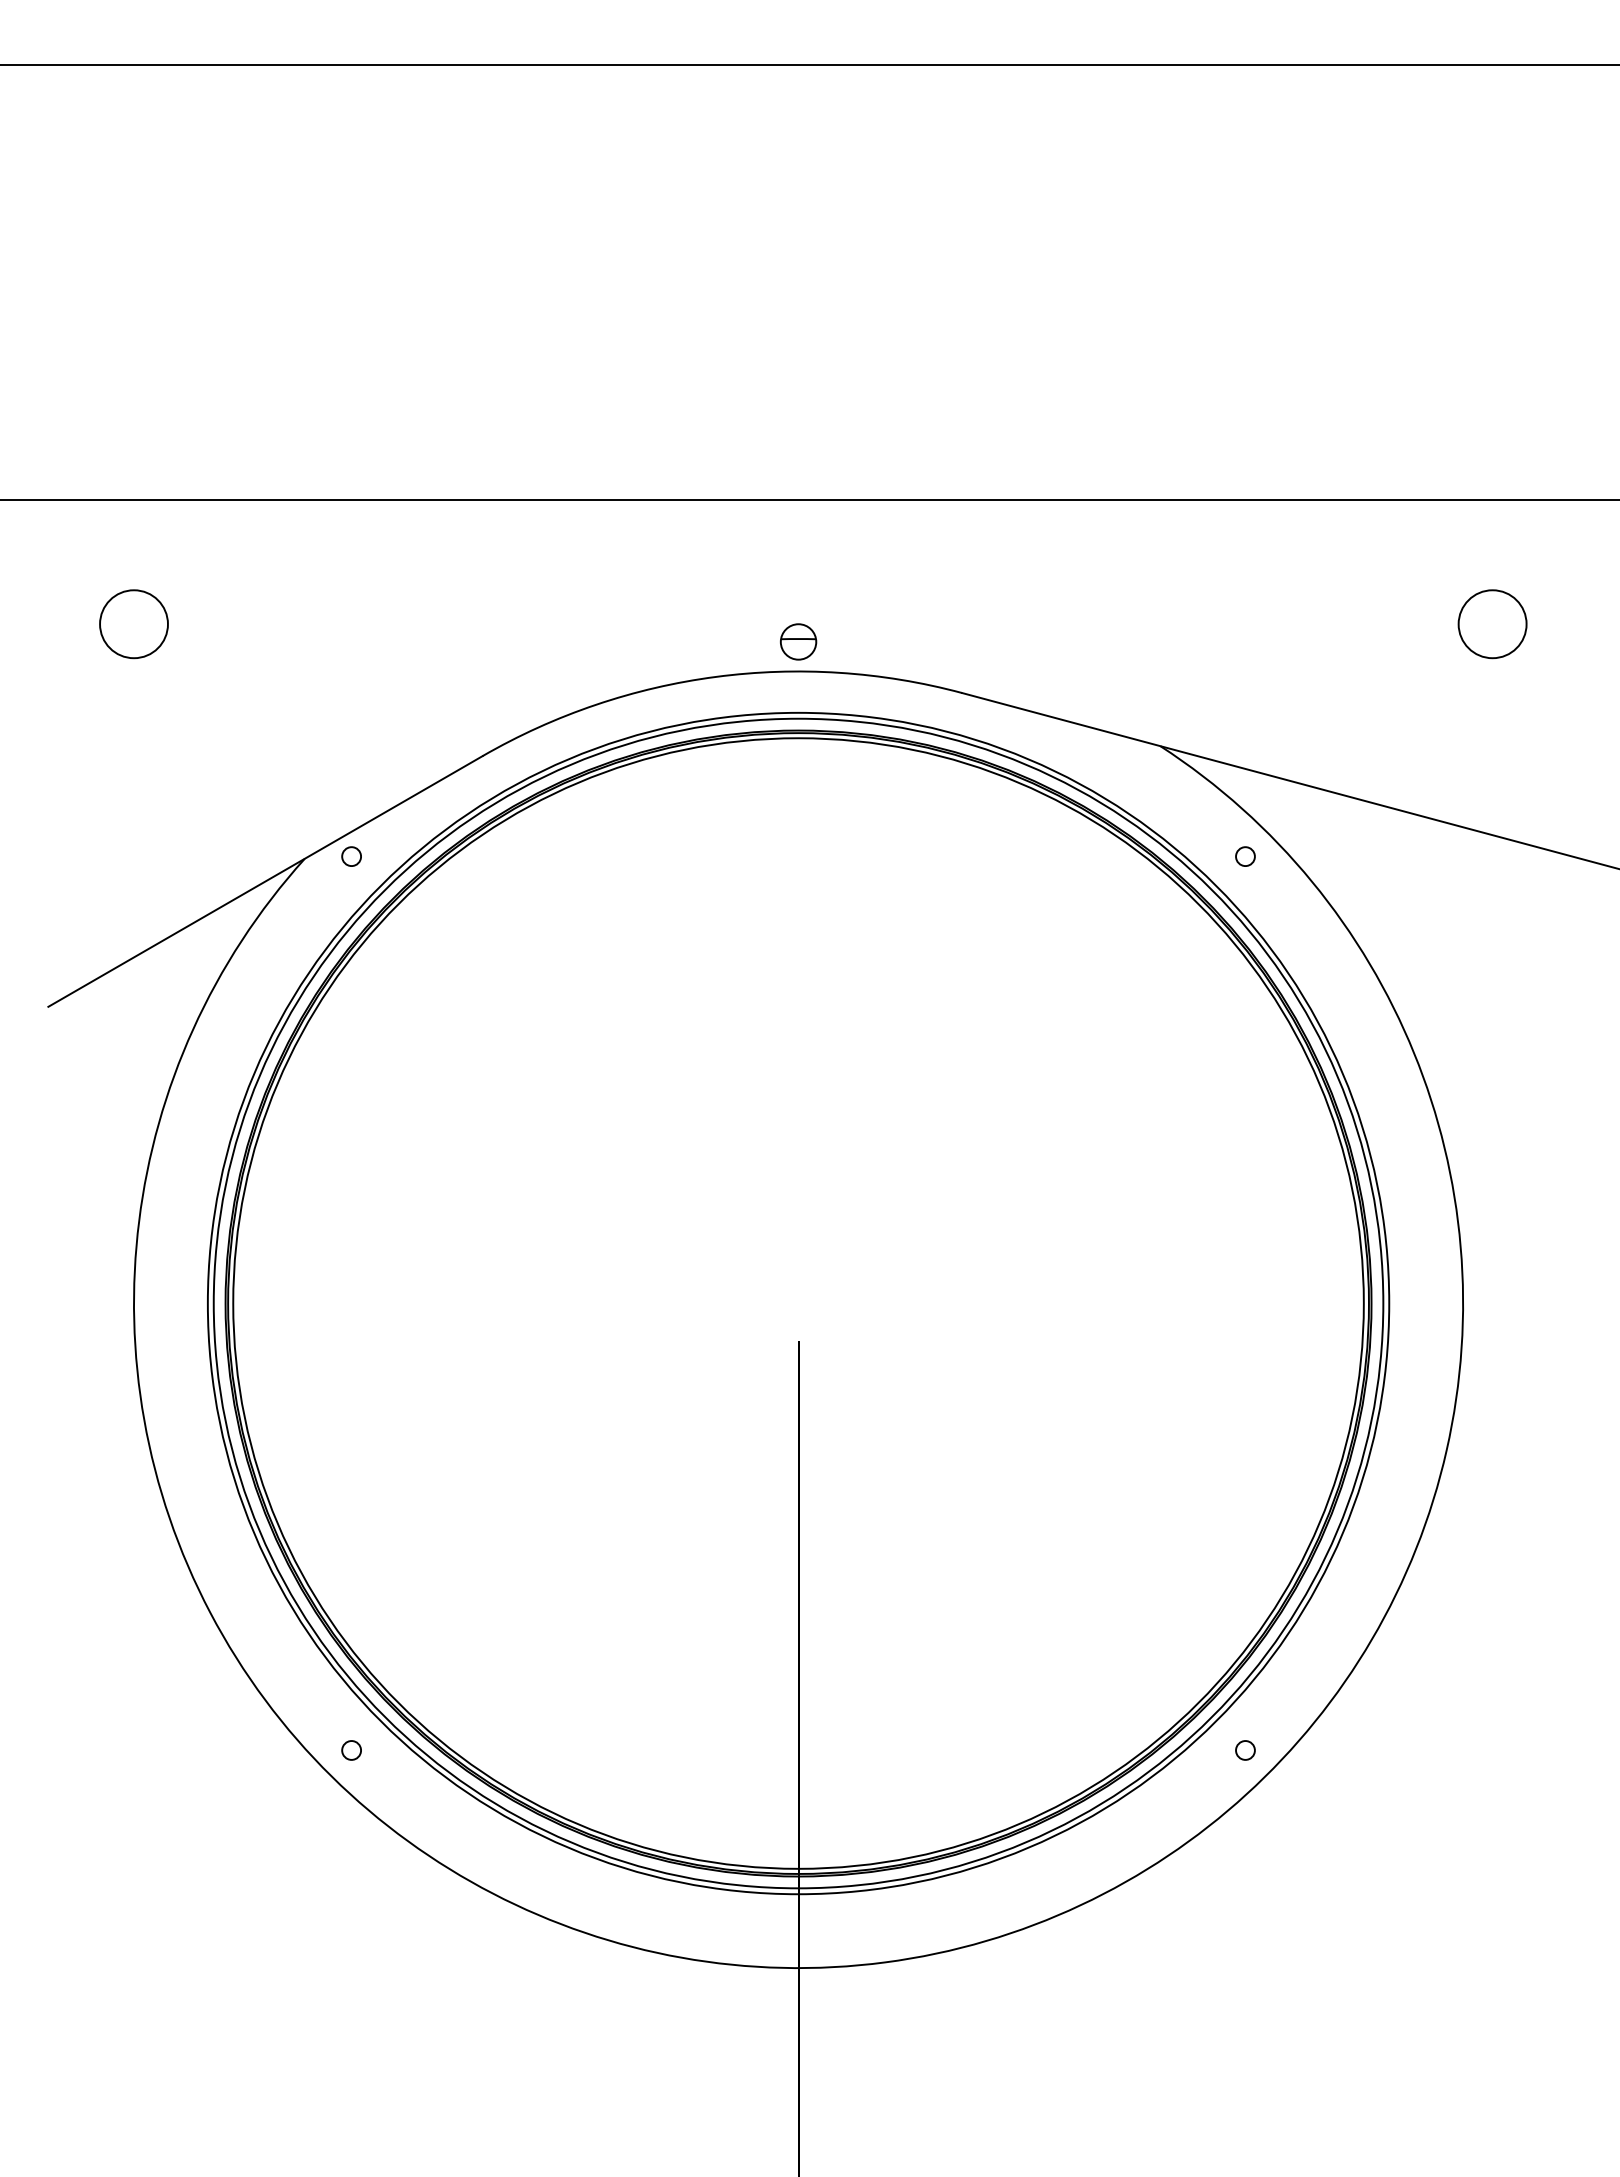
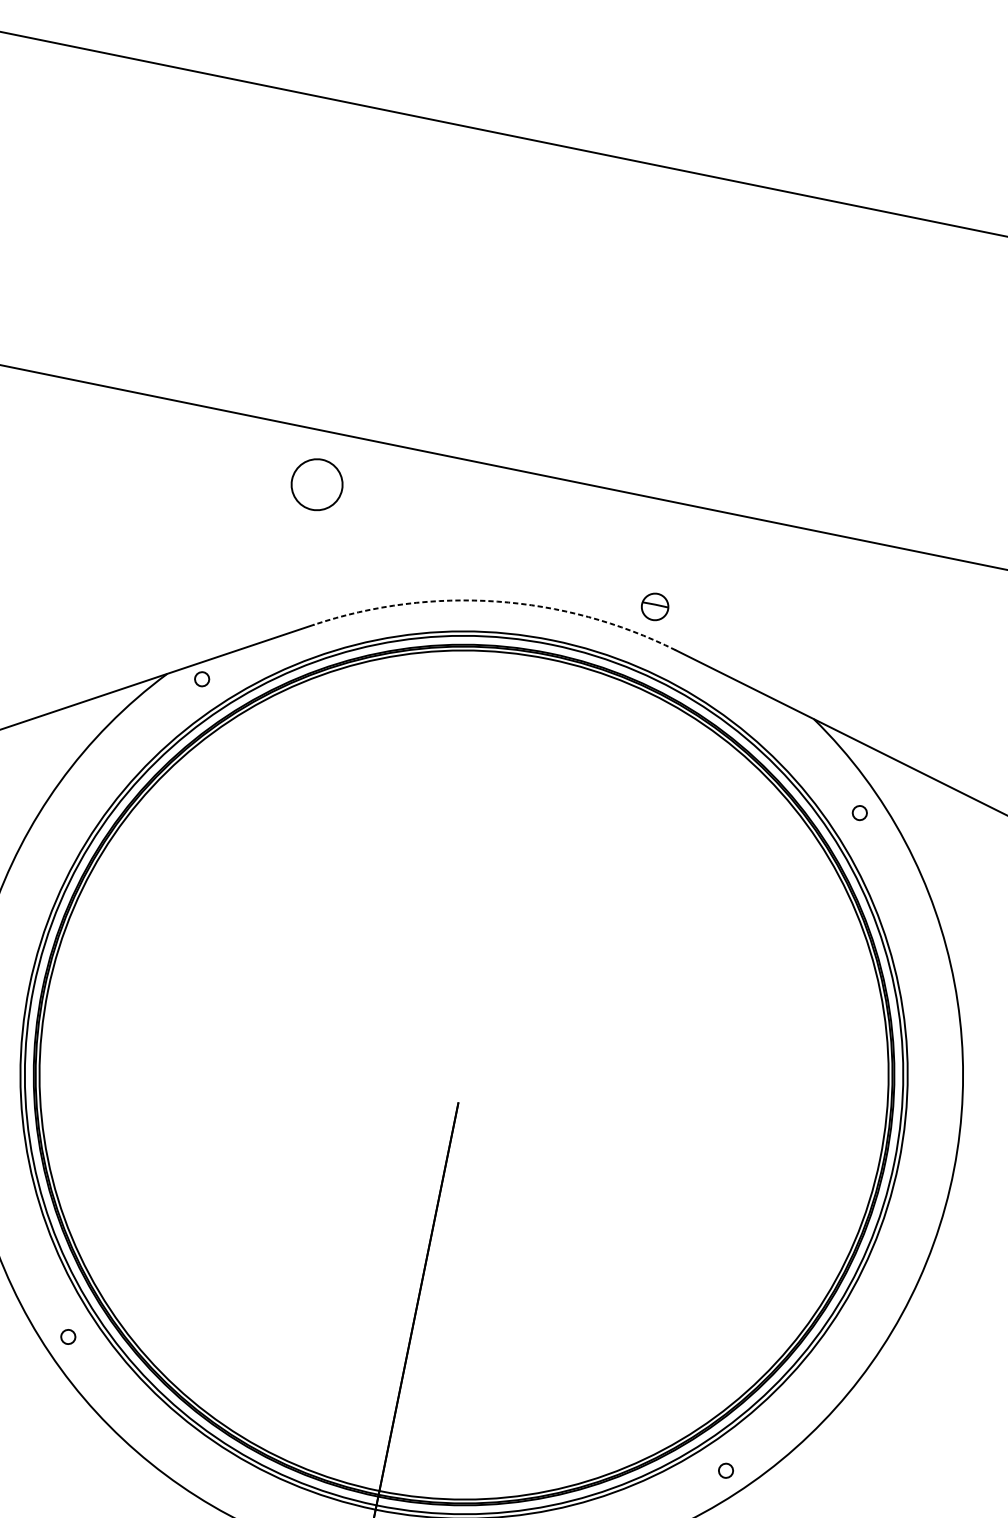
circle: (133, 624) -> (316, 484), moved
part: (798, 641) -> (655, 606), moved
arc: (716, 676) -> (497, 601), solid -> dashed

